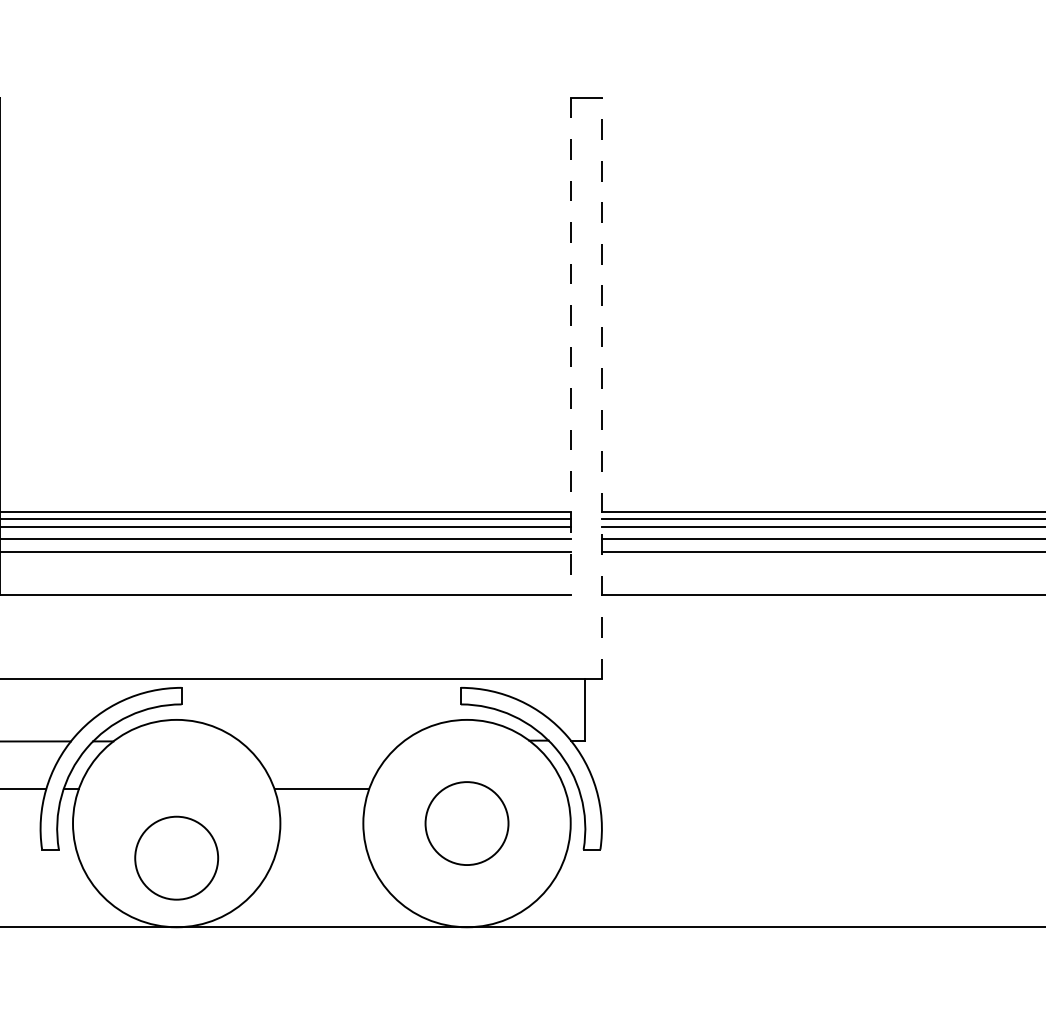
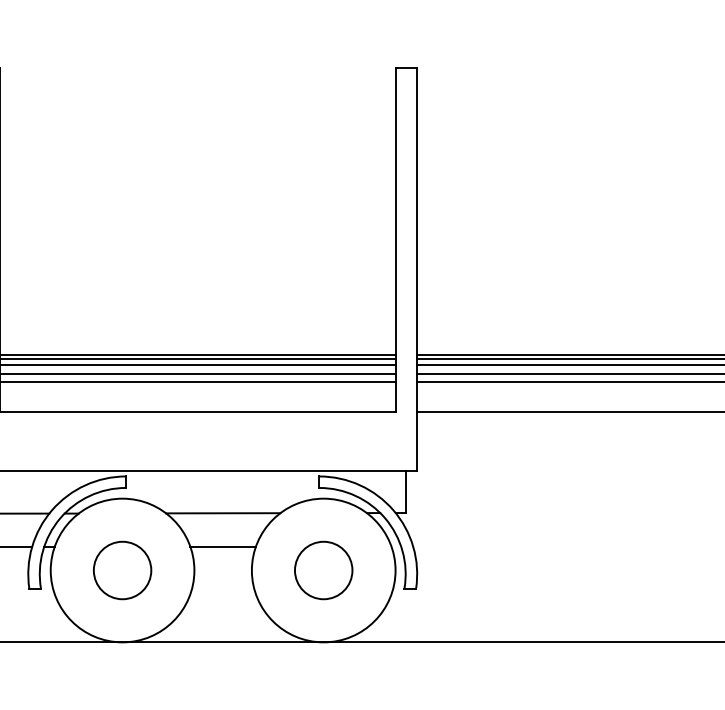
line: (570, 347) -> (395, 240), dashed -> solid
line: (602, 387) -> (417, 268), dashed -> solid
line: (322, 741) -> (223, 513), added
circle: (176, 858) -> (122, 570), moved

